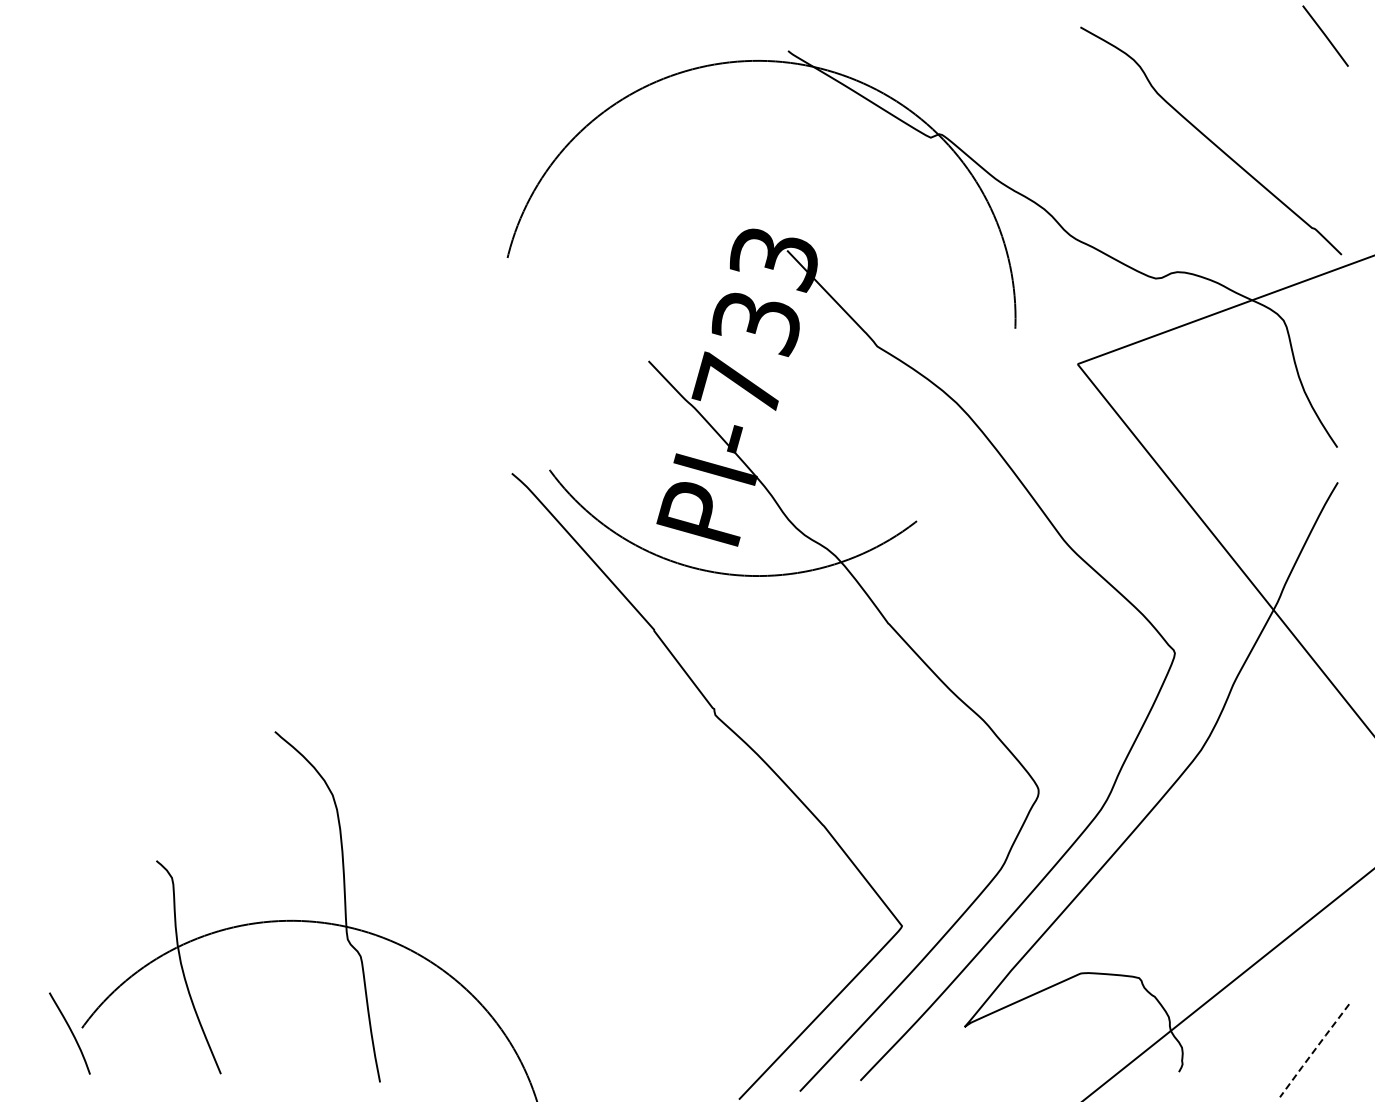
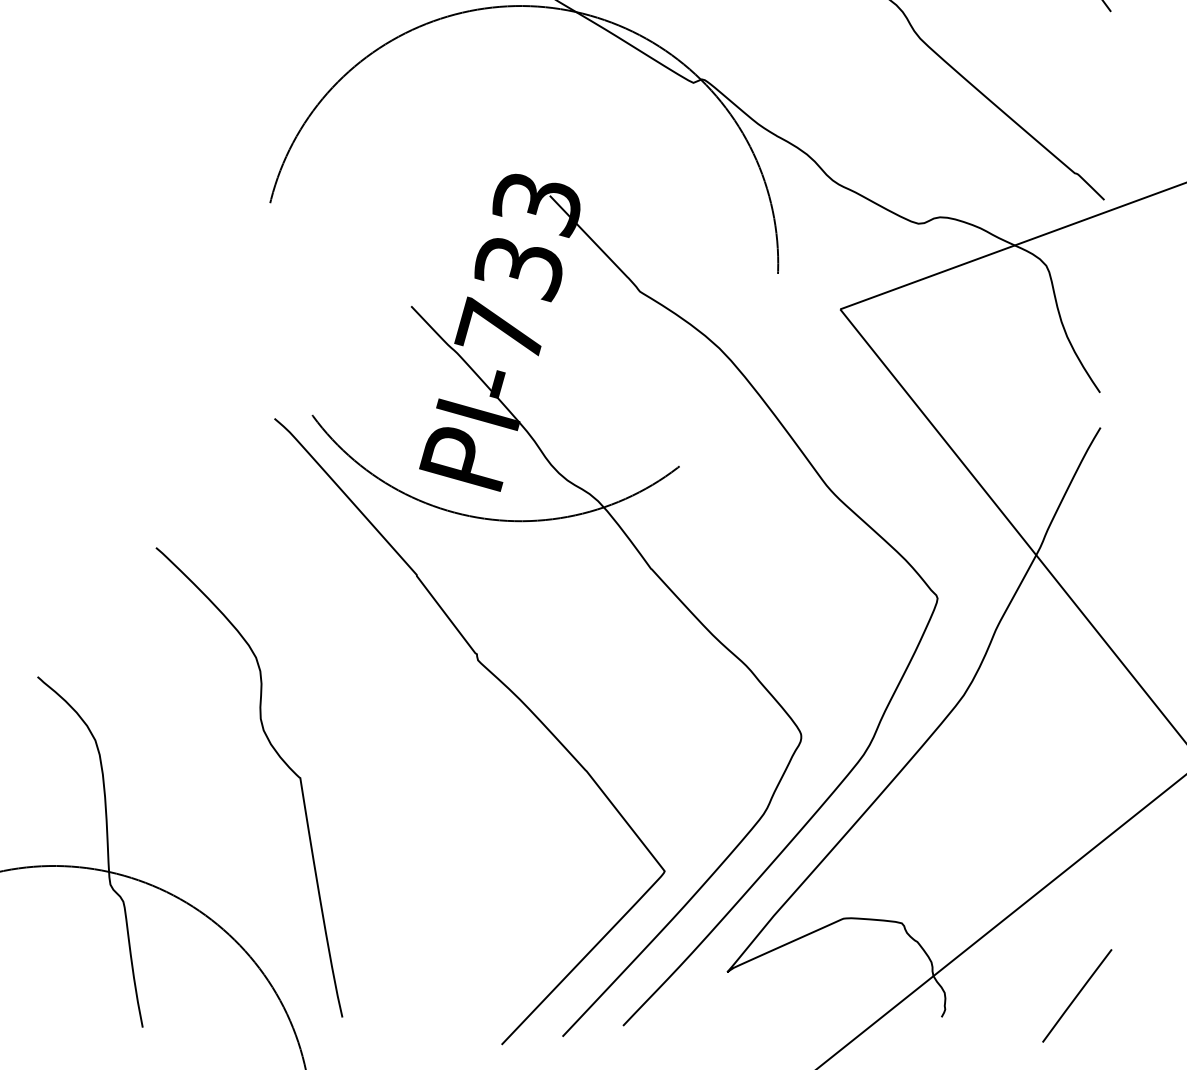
curve: (516, 812) -> (279, 757), added
line: (1314, 1050) -> (1077, 995), dashed -> solid

